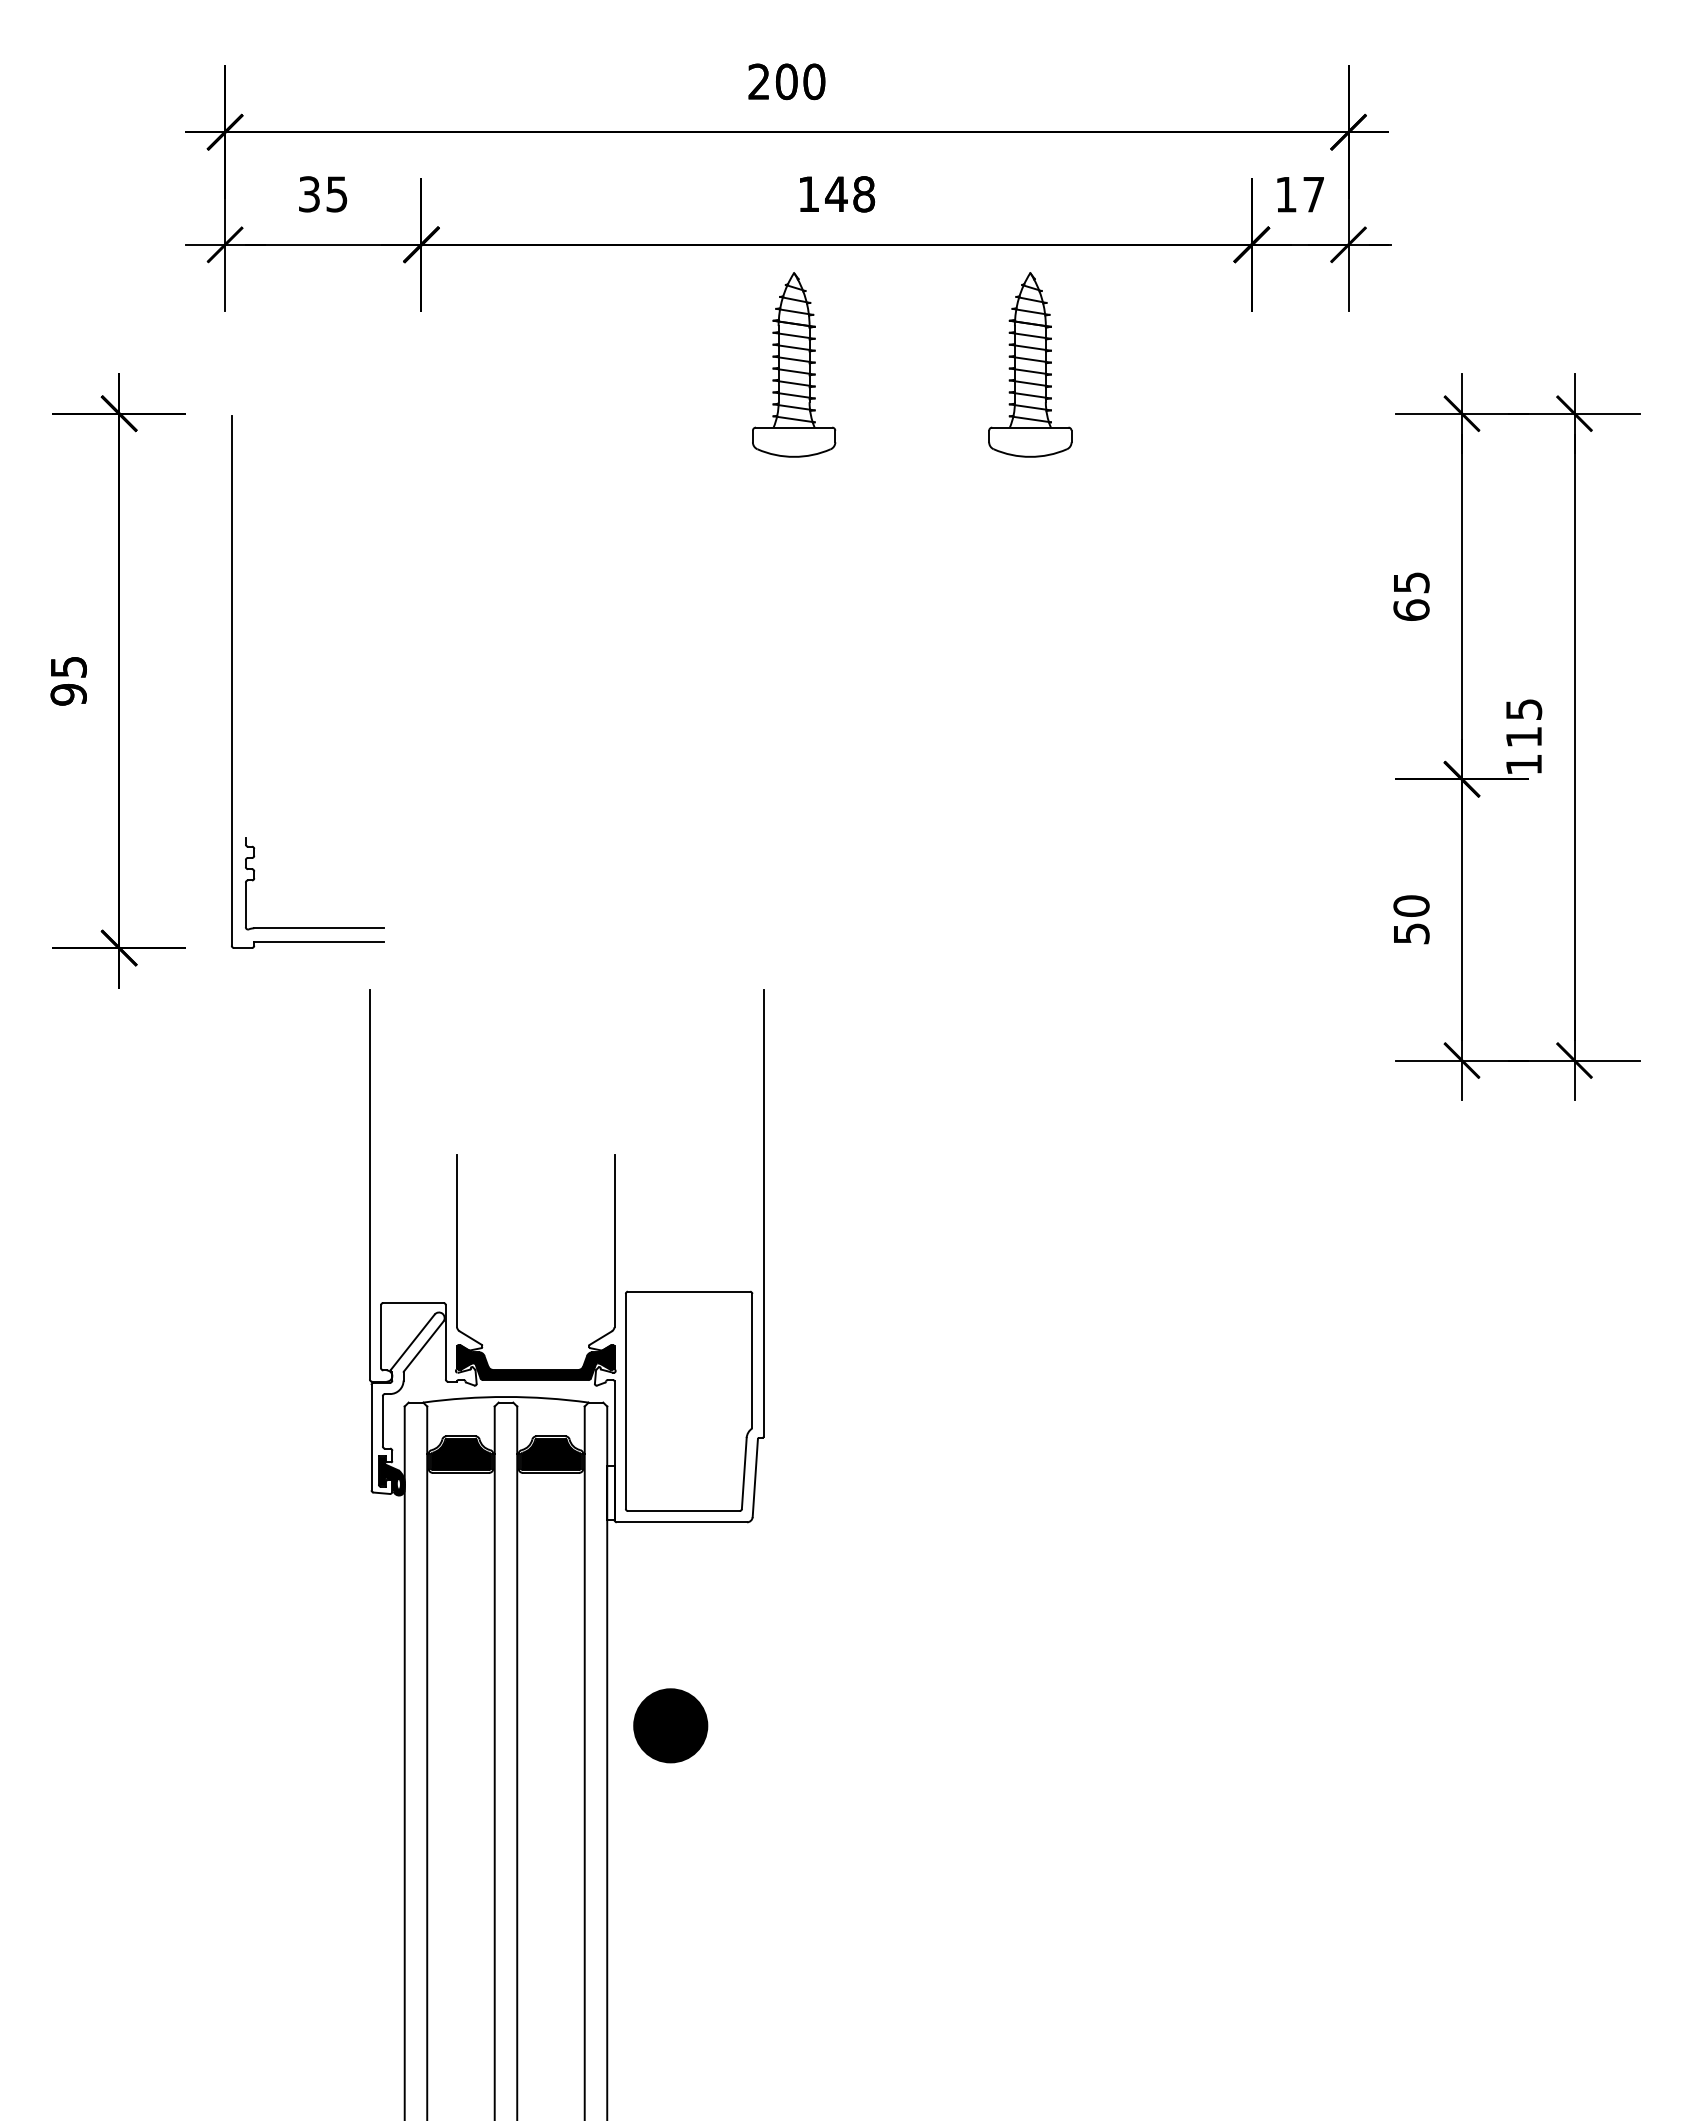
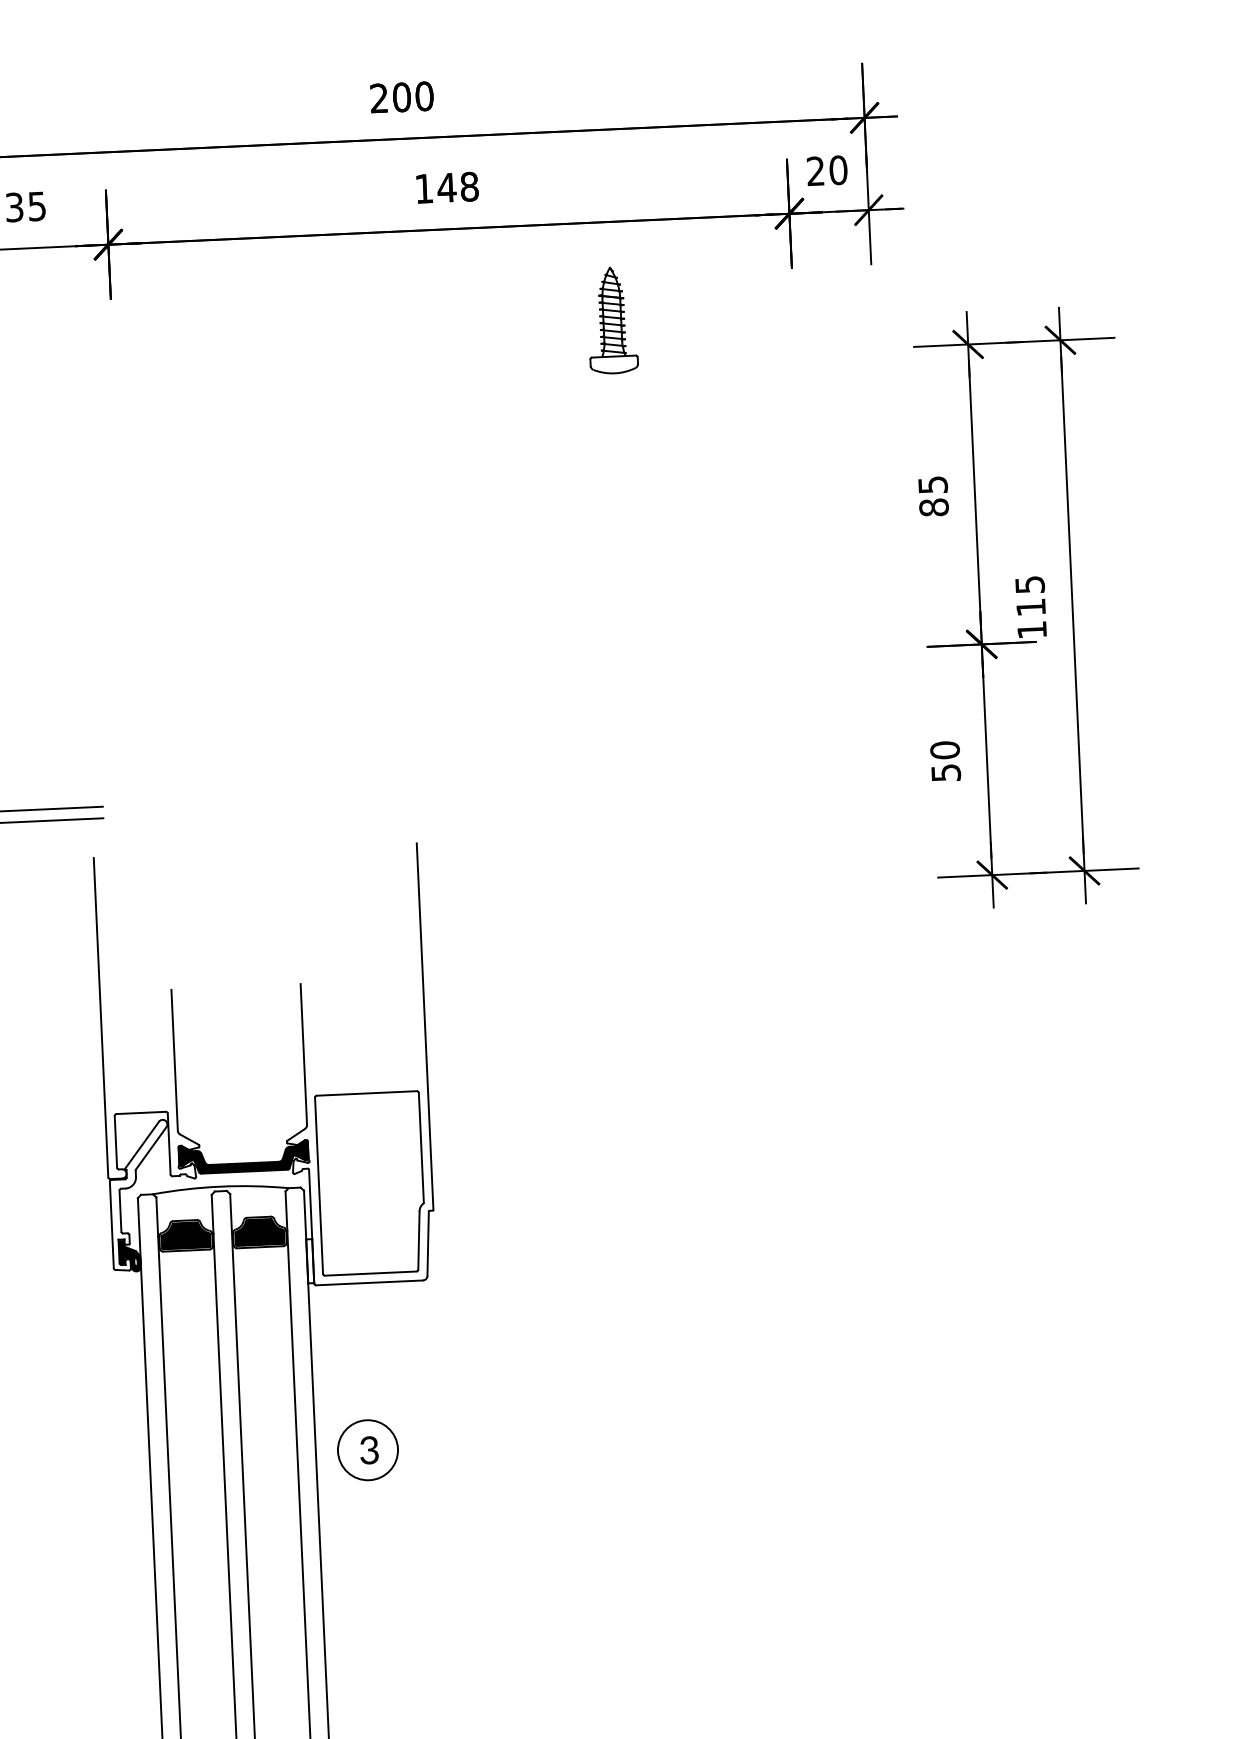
text: (1299, 194) -> (826, 170), 17 -> 20
part: (794, 364) -> (418, 329), removed
part: (1030, 364) -> (612, 320), size x0.7
text: (1411, 610) -> (934, 507), 65 -> 85
fill: (670, 1725) -> (367, 1449), removed

